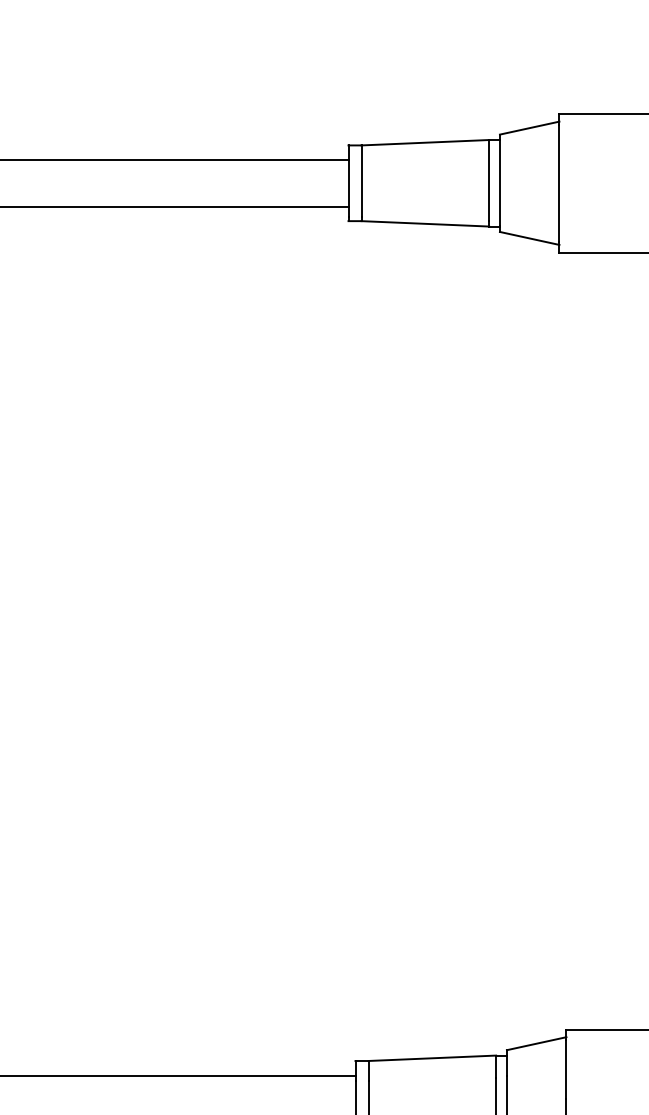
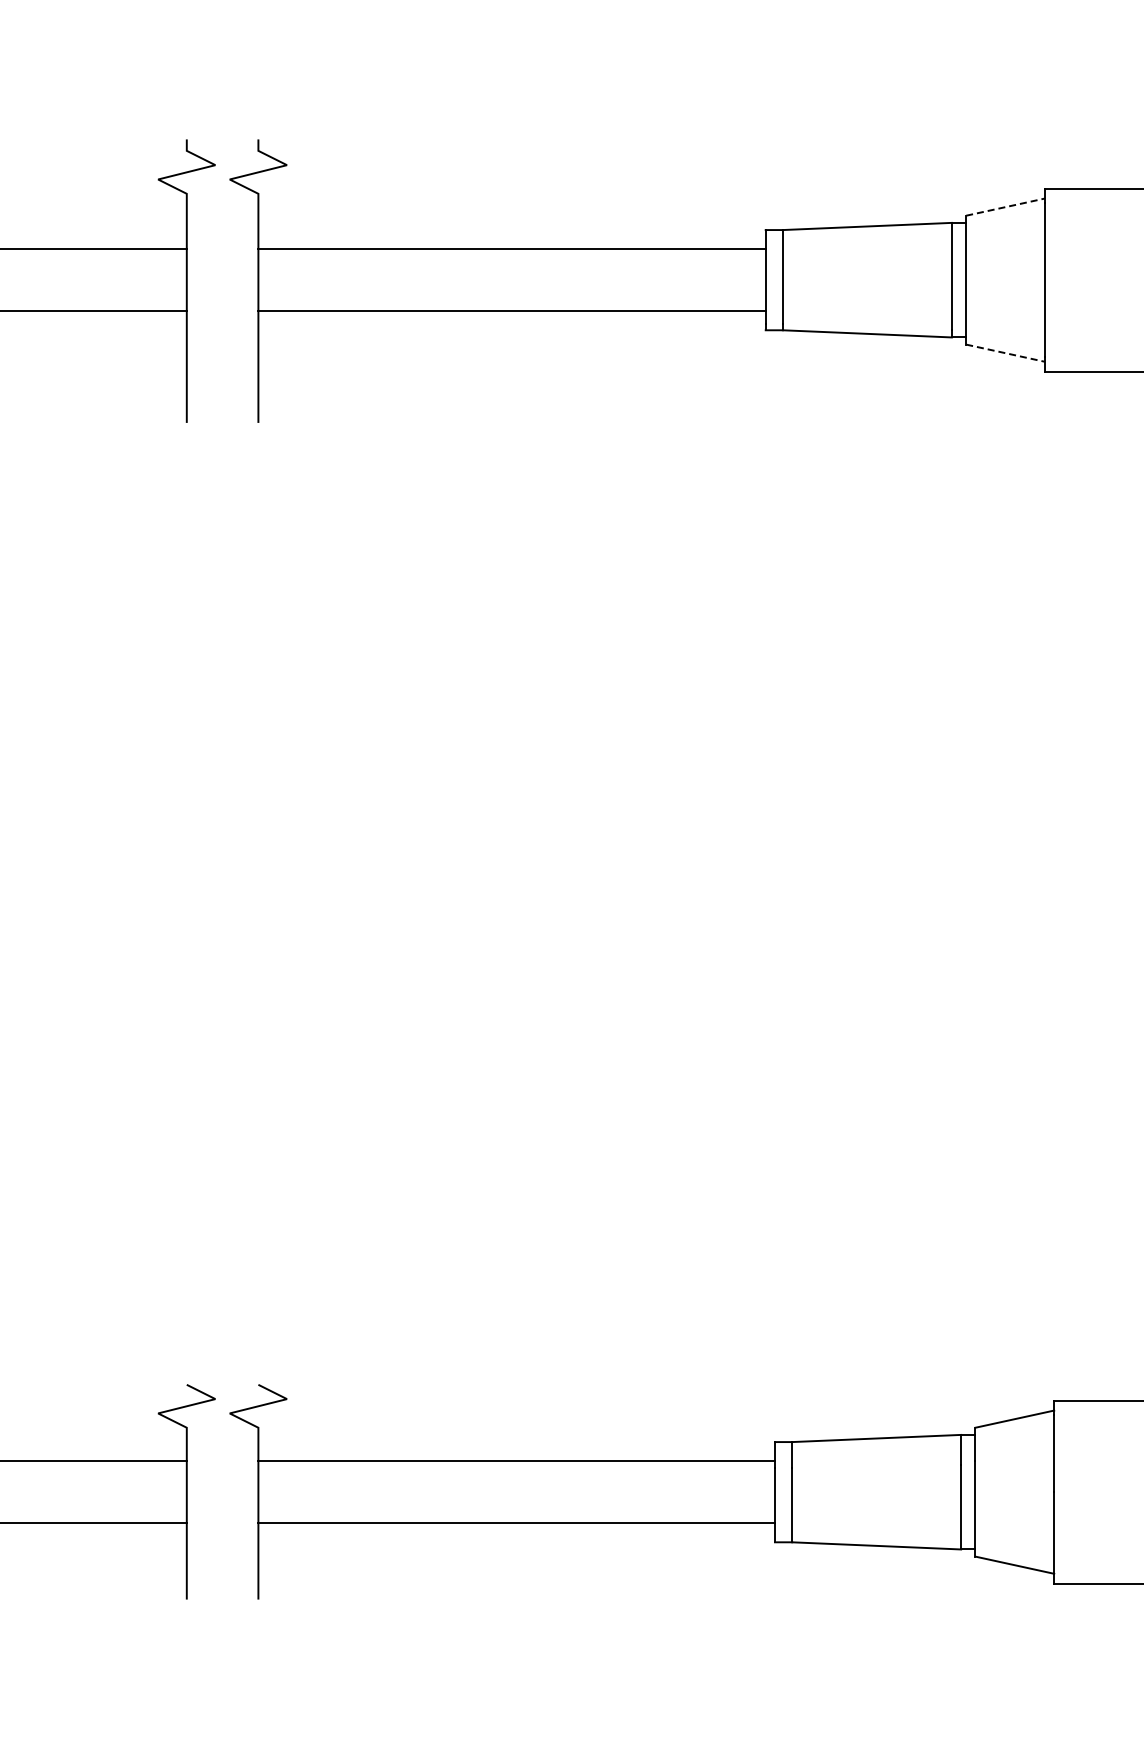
line: (530, 128) -> (1006, 207), solid -> dashed
line: (530, 238) -> (1006, 353), solid -> dashed

